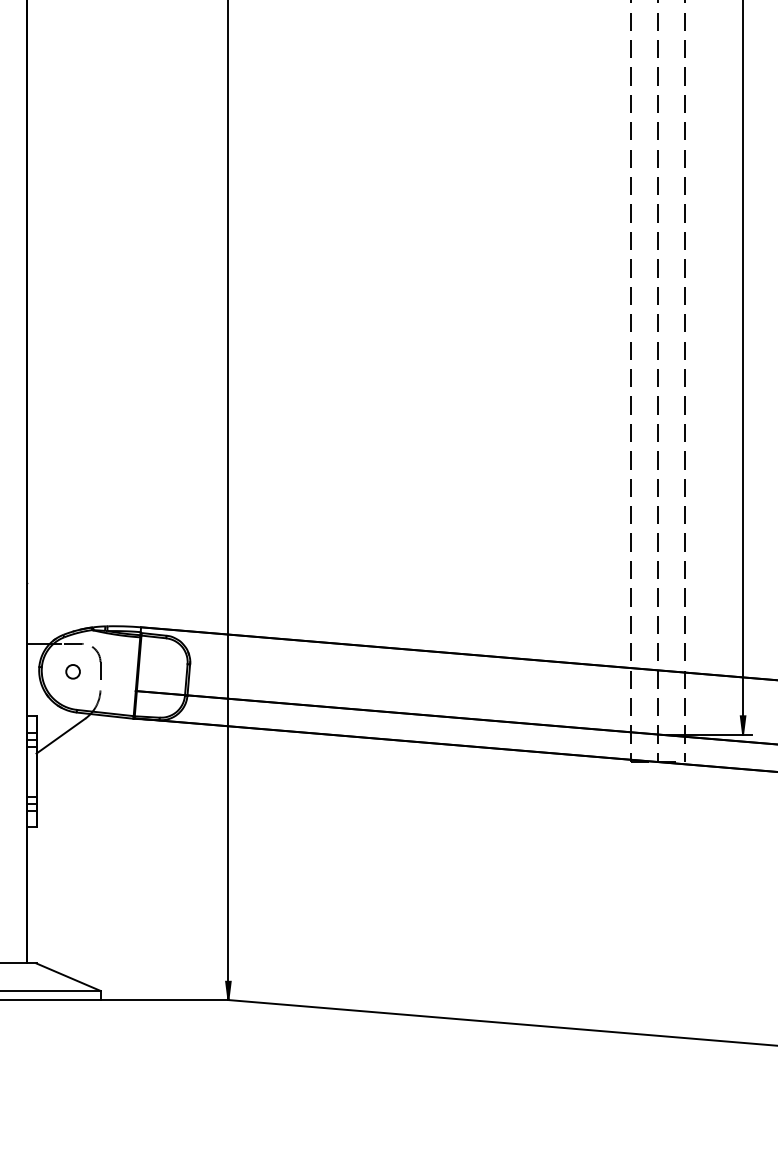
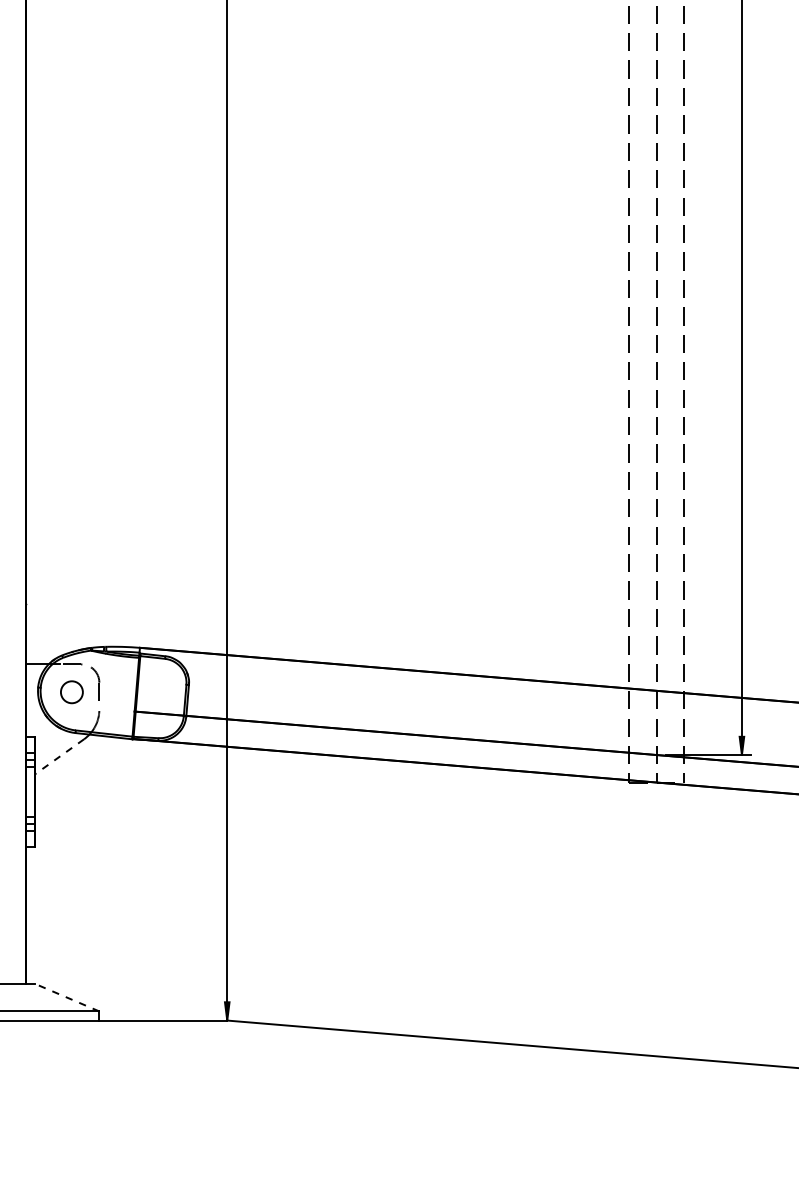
circle: (72, 671) -> (71, 692), size x1.6
line: (60, 735) -> (59, 756), solid -> dashed
line: (68, 976) -> (67, 997), solid -> dashed

